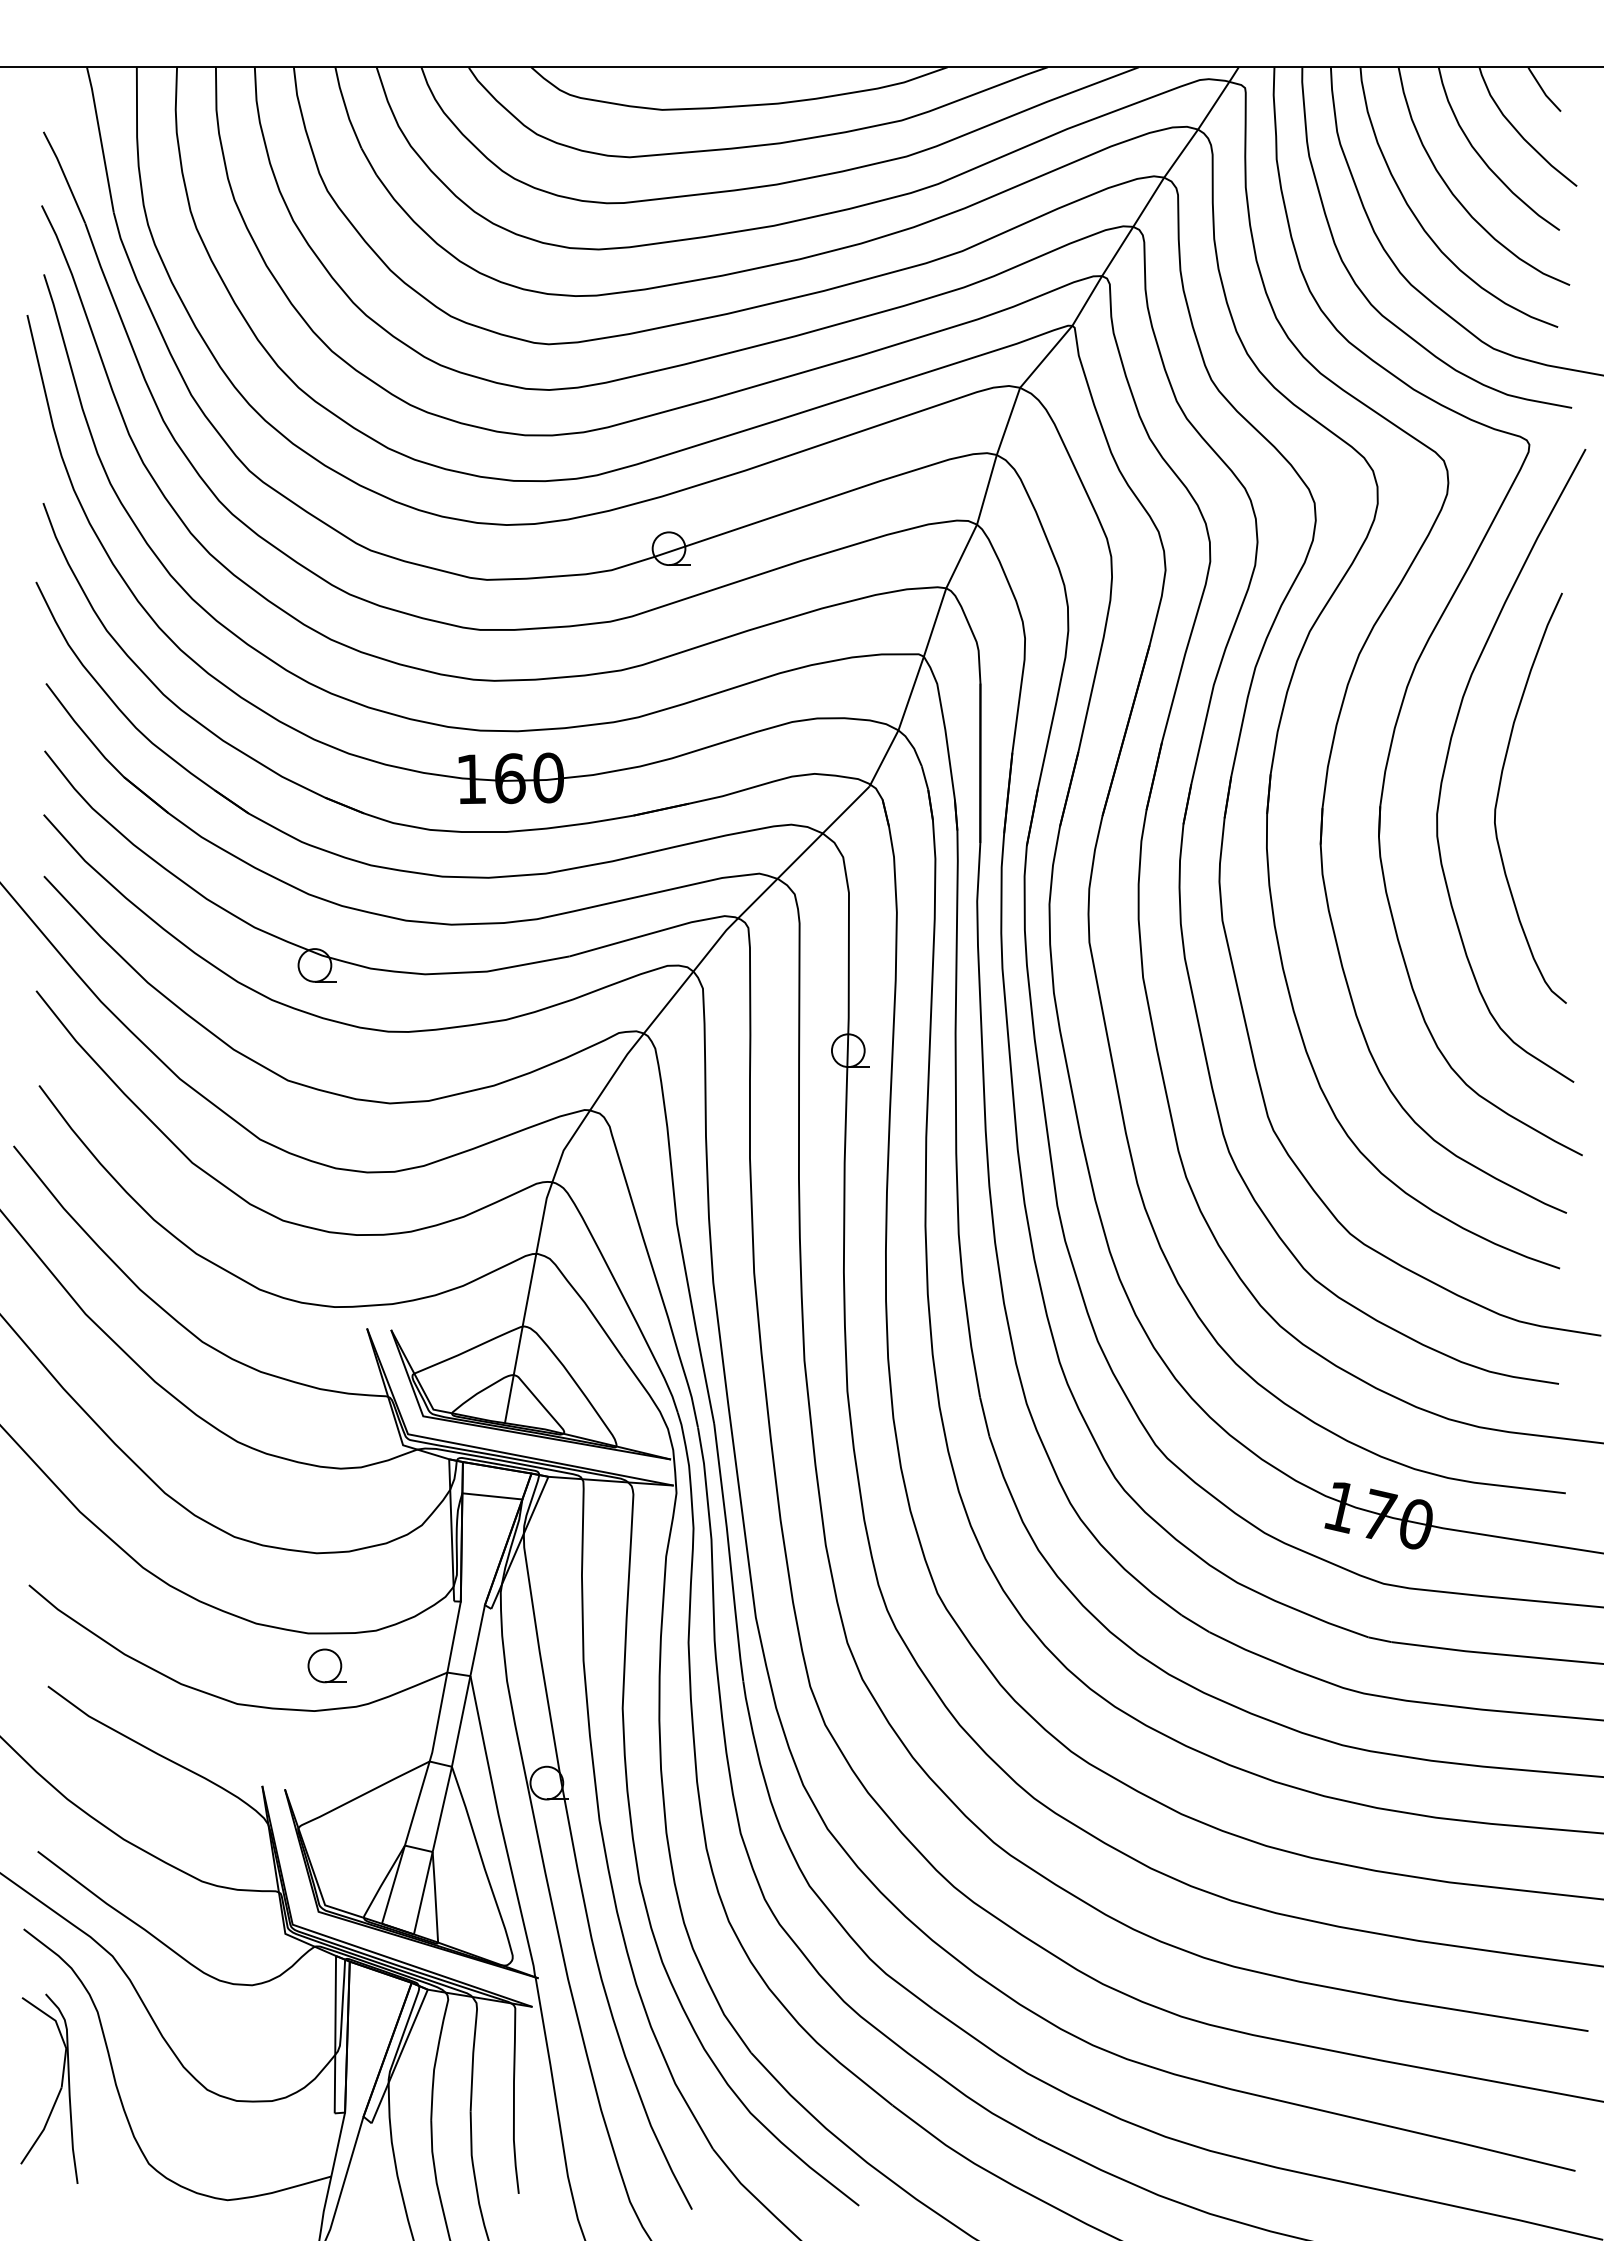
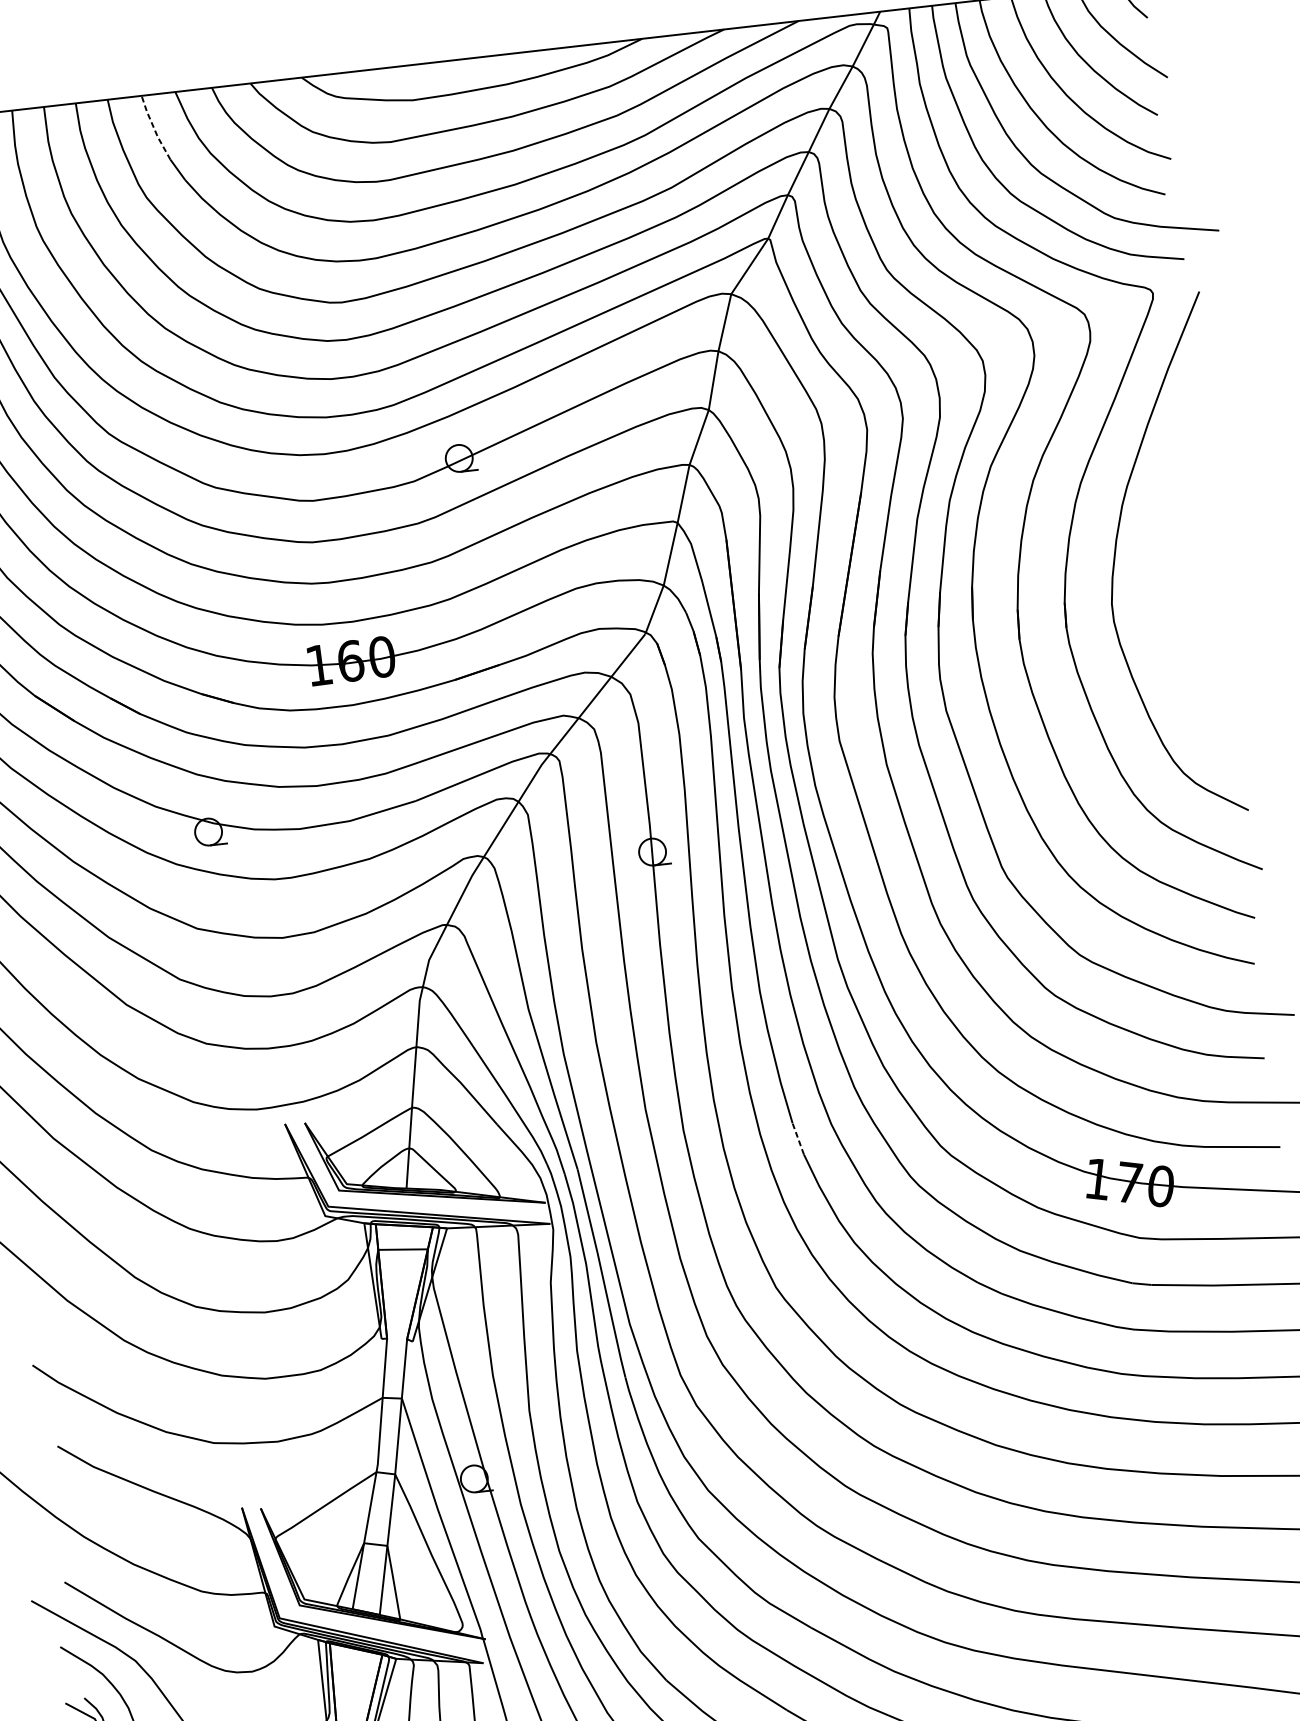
line: (345, 108) -> (153, 128), solid -> dashed
curve: (1499, 793) -> (1160, 581), removed
line: (984, 1416) -> (797, 1138), solid -> dashed
part: (326, 1665) -> (283, 1403), removed

